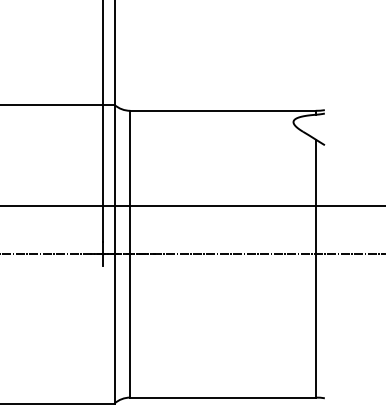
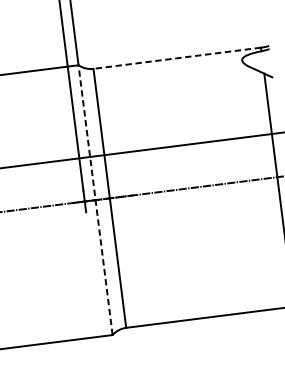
line: (223, 110) -> (177, 57), solid -> dashed
line: (114, 253) -> (95, 199), solid -> dashed

